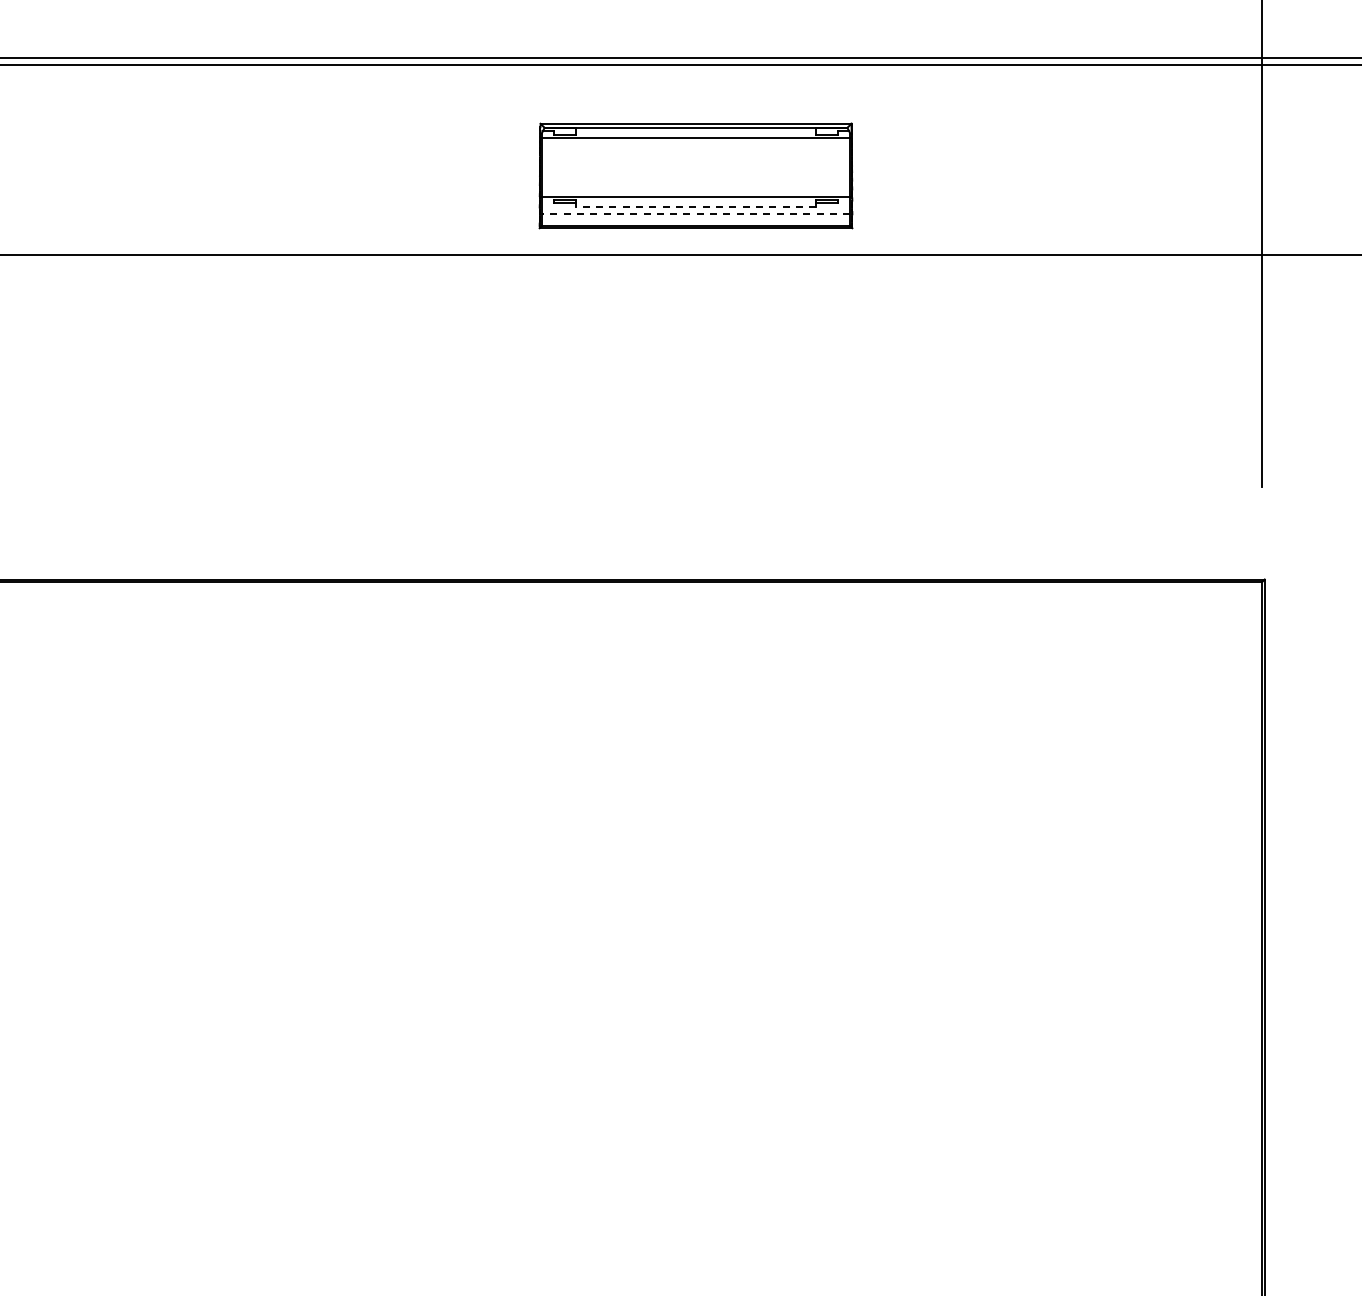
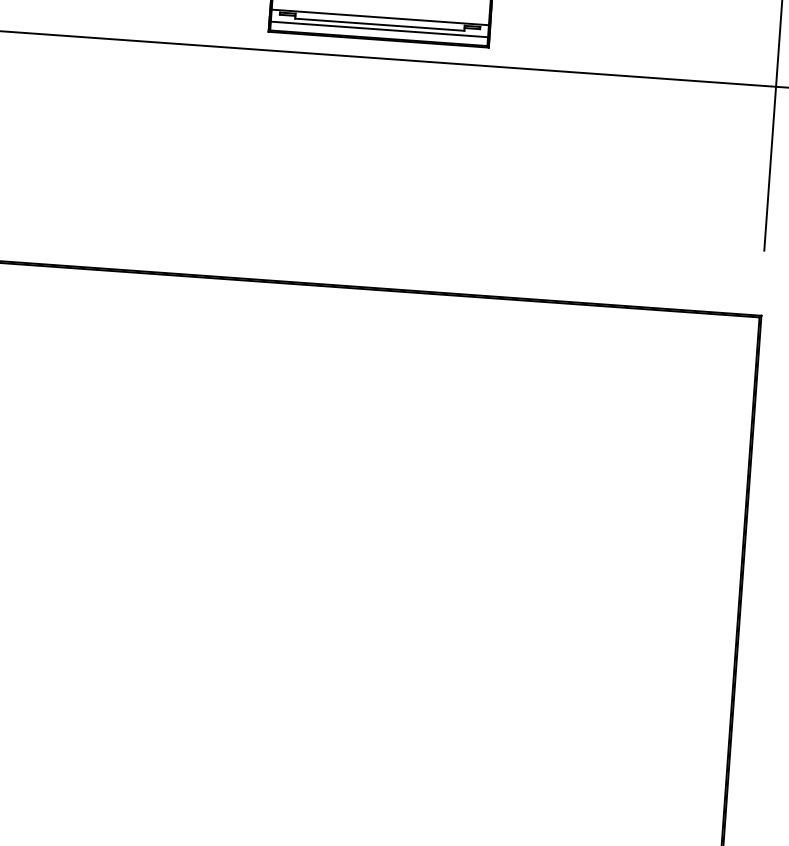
line: (695, 206) -> (379, 24), dashed -> solid
line: (695, 213) -> (379, 29), dashed -> solid

